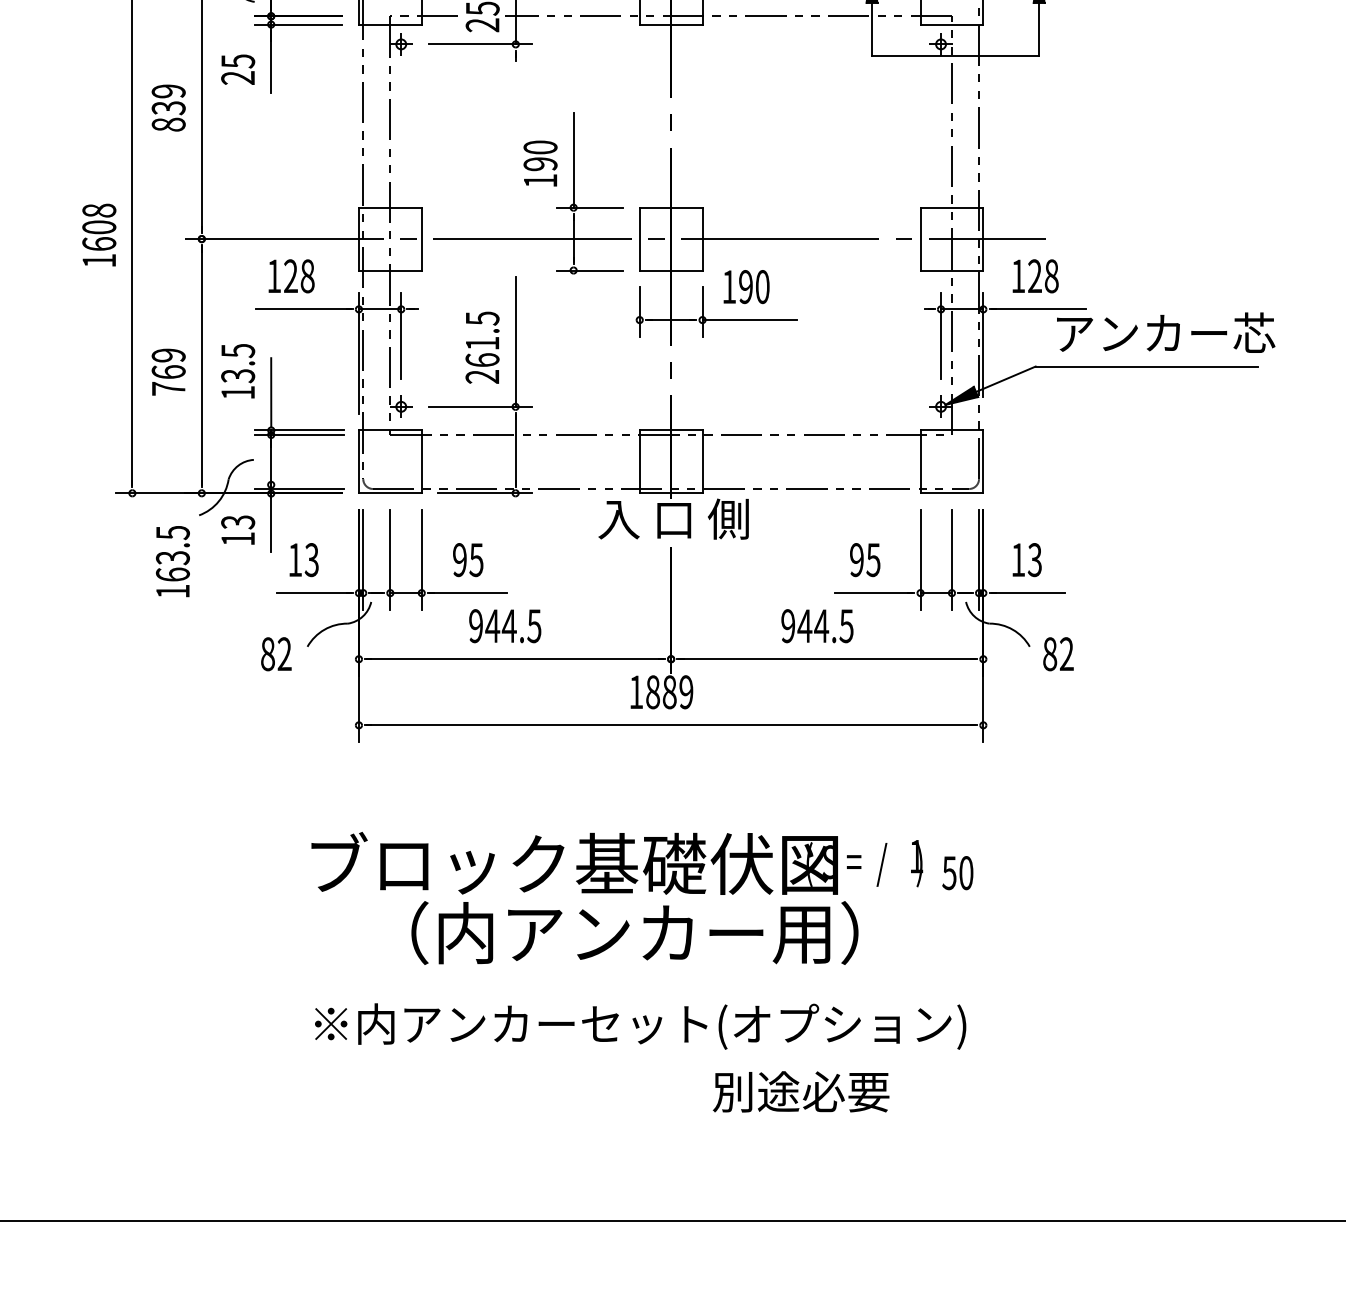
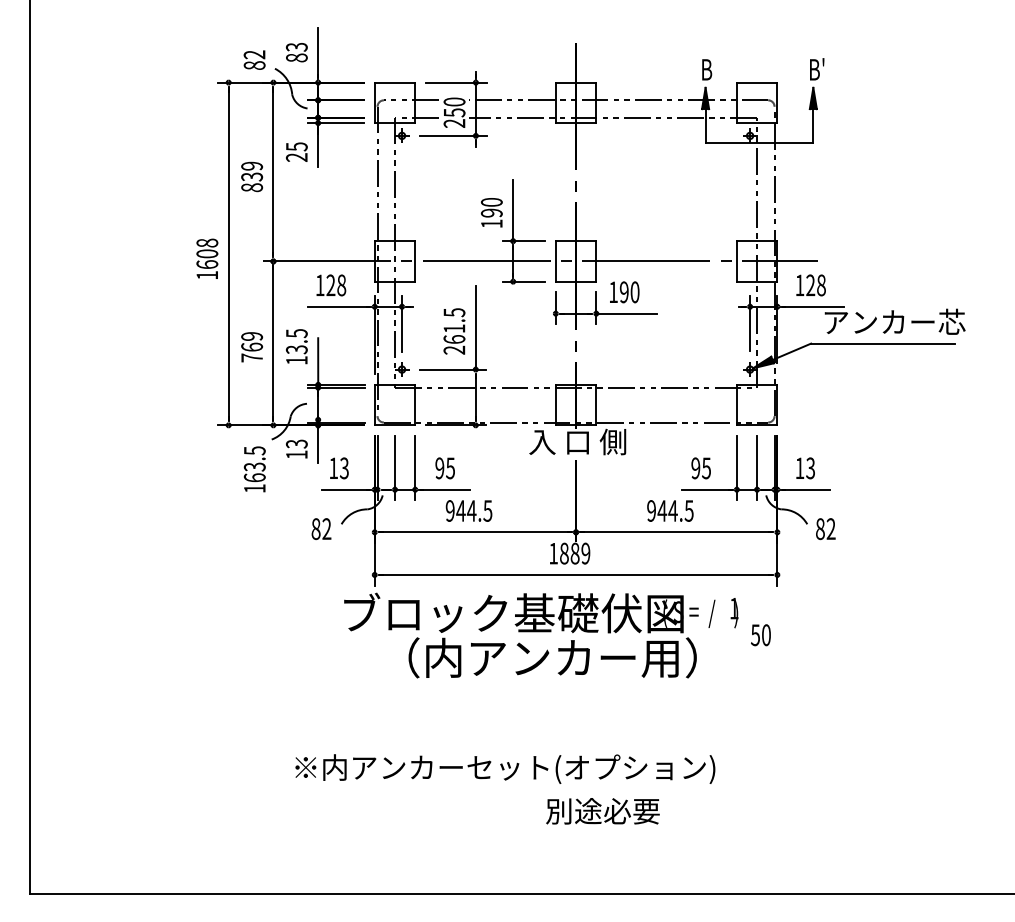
text: (957, 873) -> (760, 635), moved
text: (617, 898) -> (541, 635), moved
text: (640, 1025) -> (505, 768), moved
text: (800, 1092) -> (602, 811), moved

